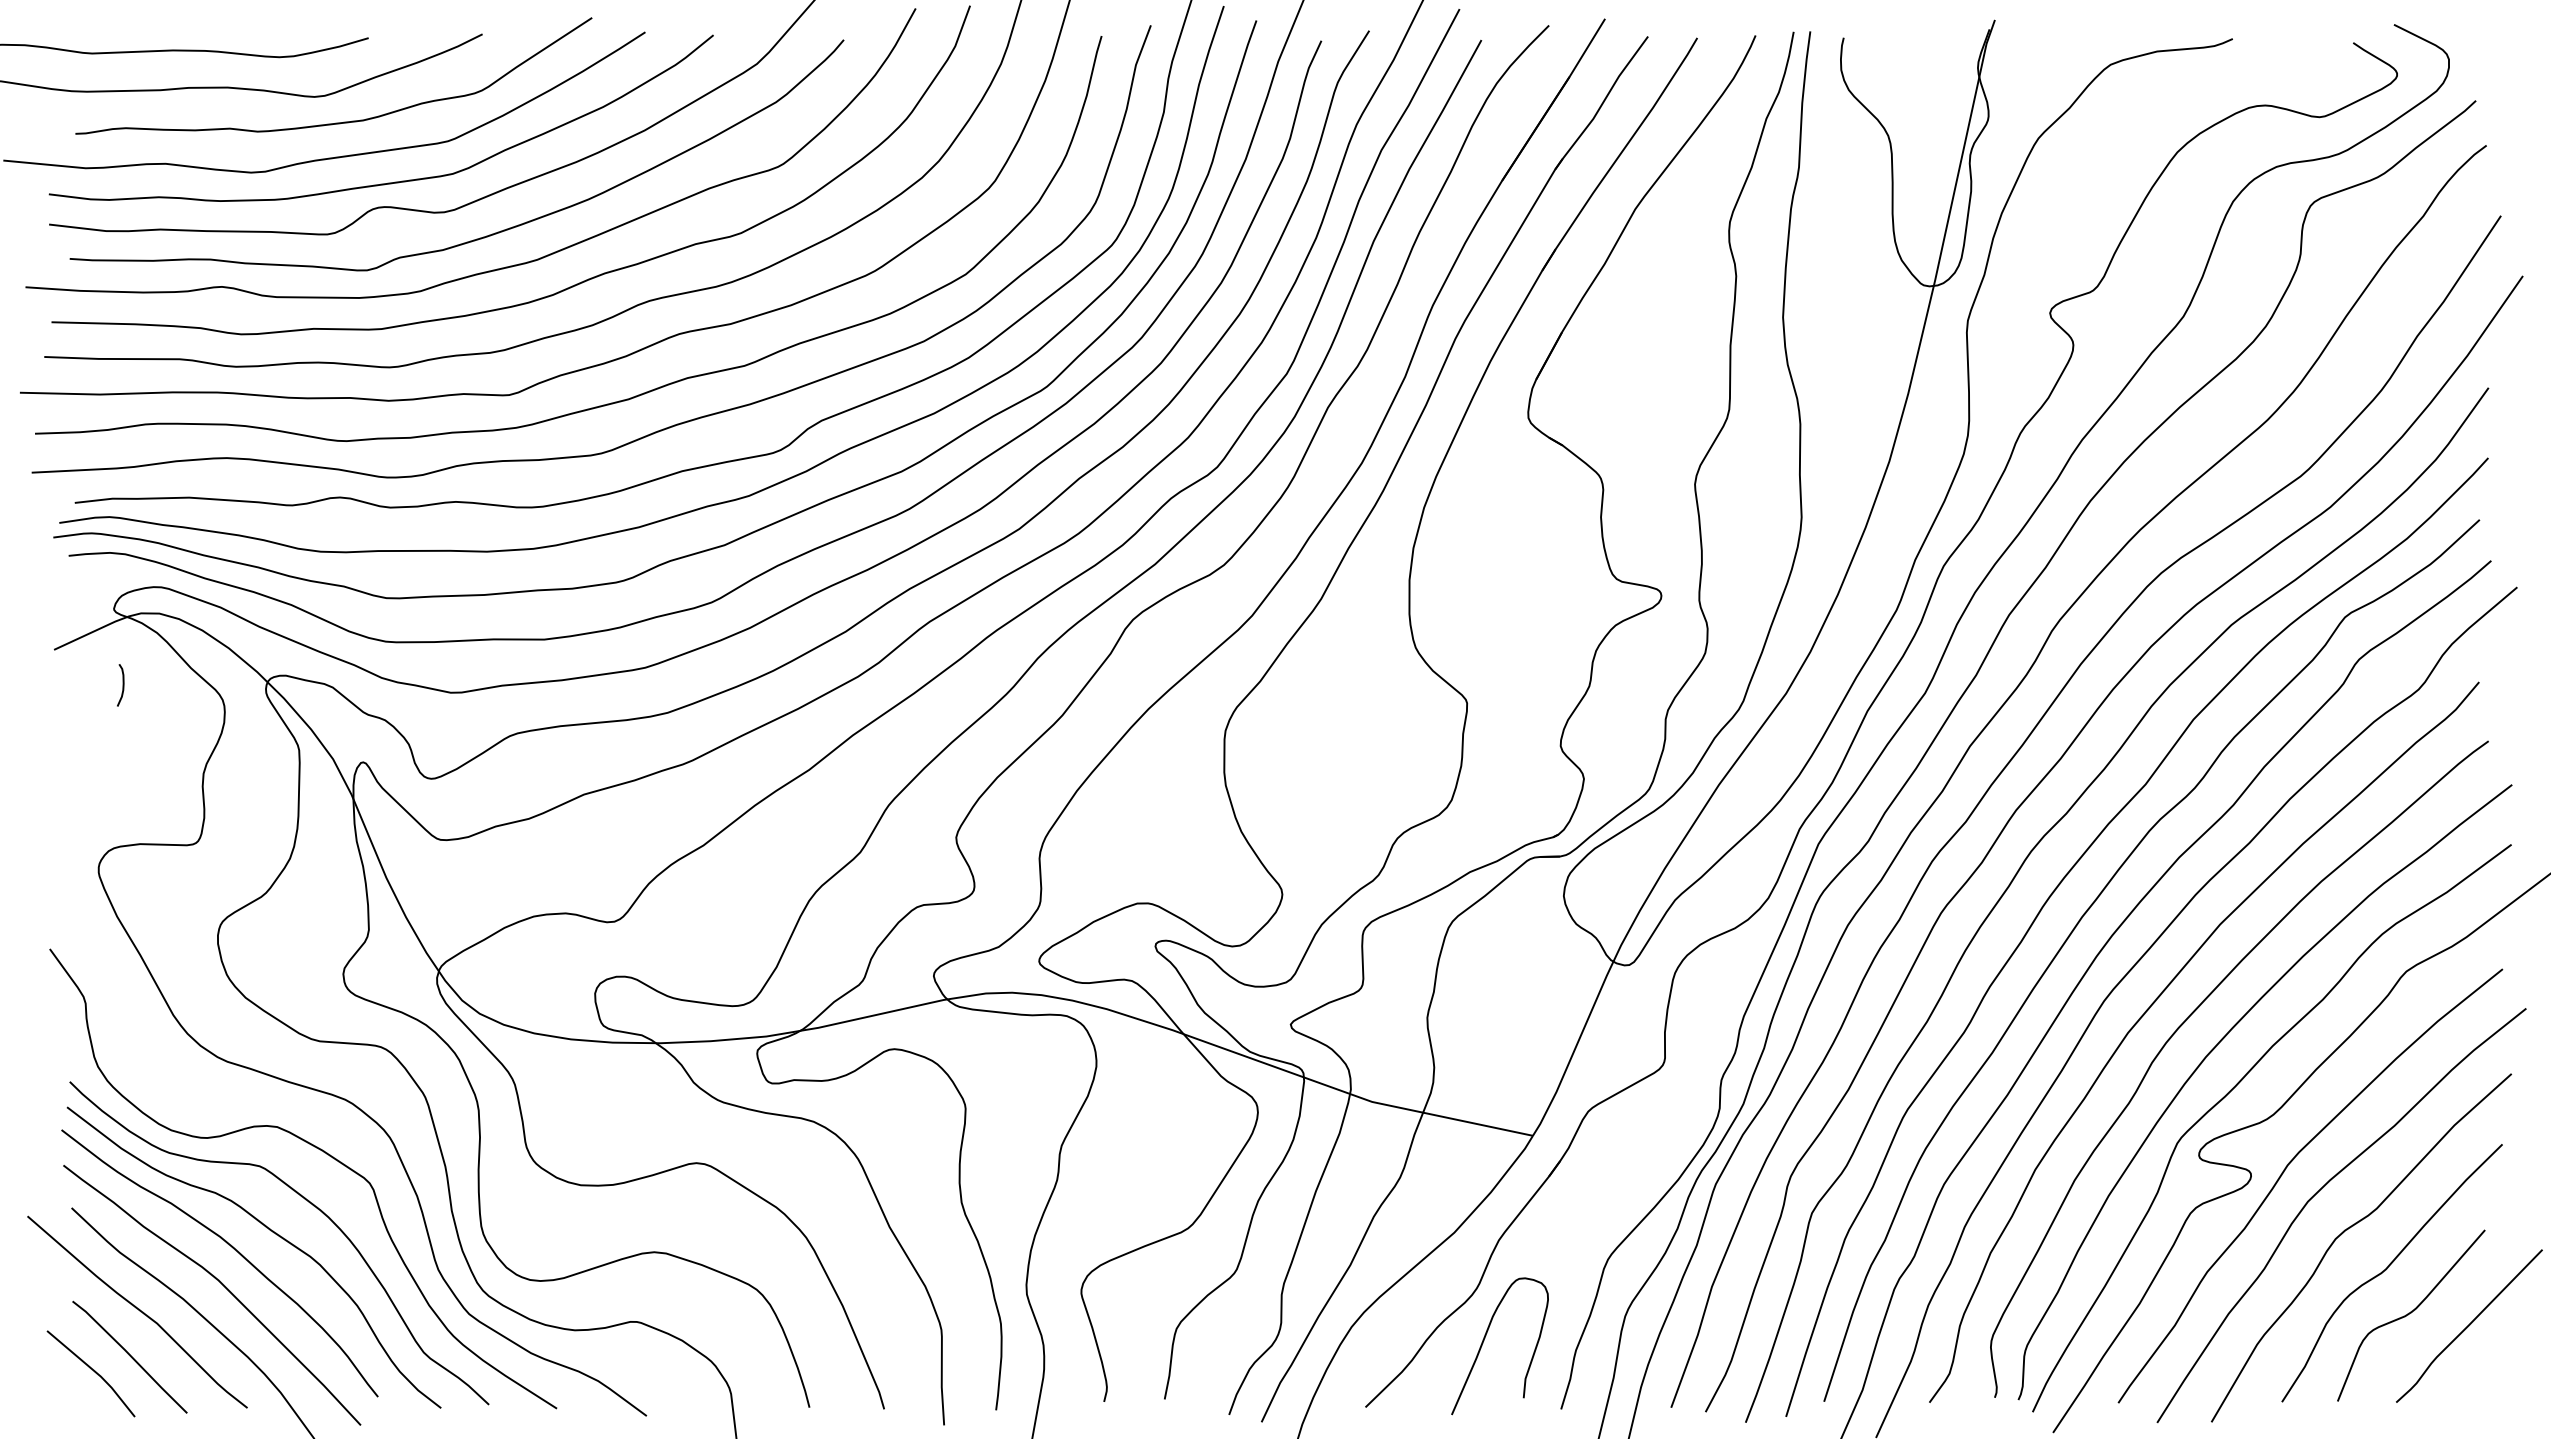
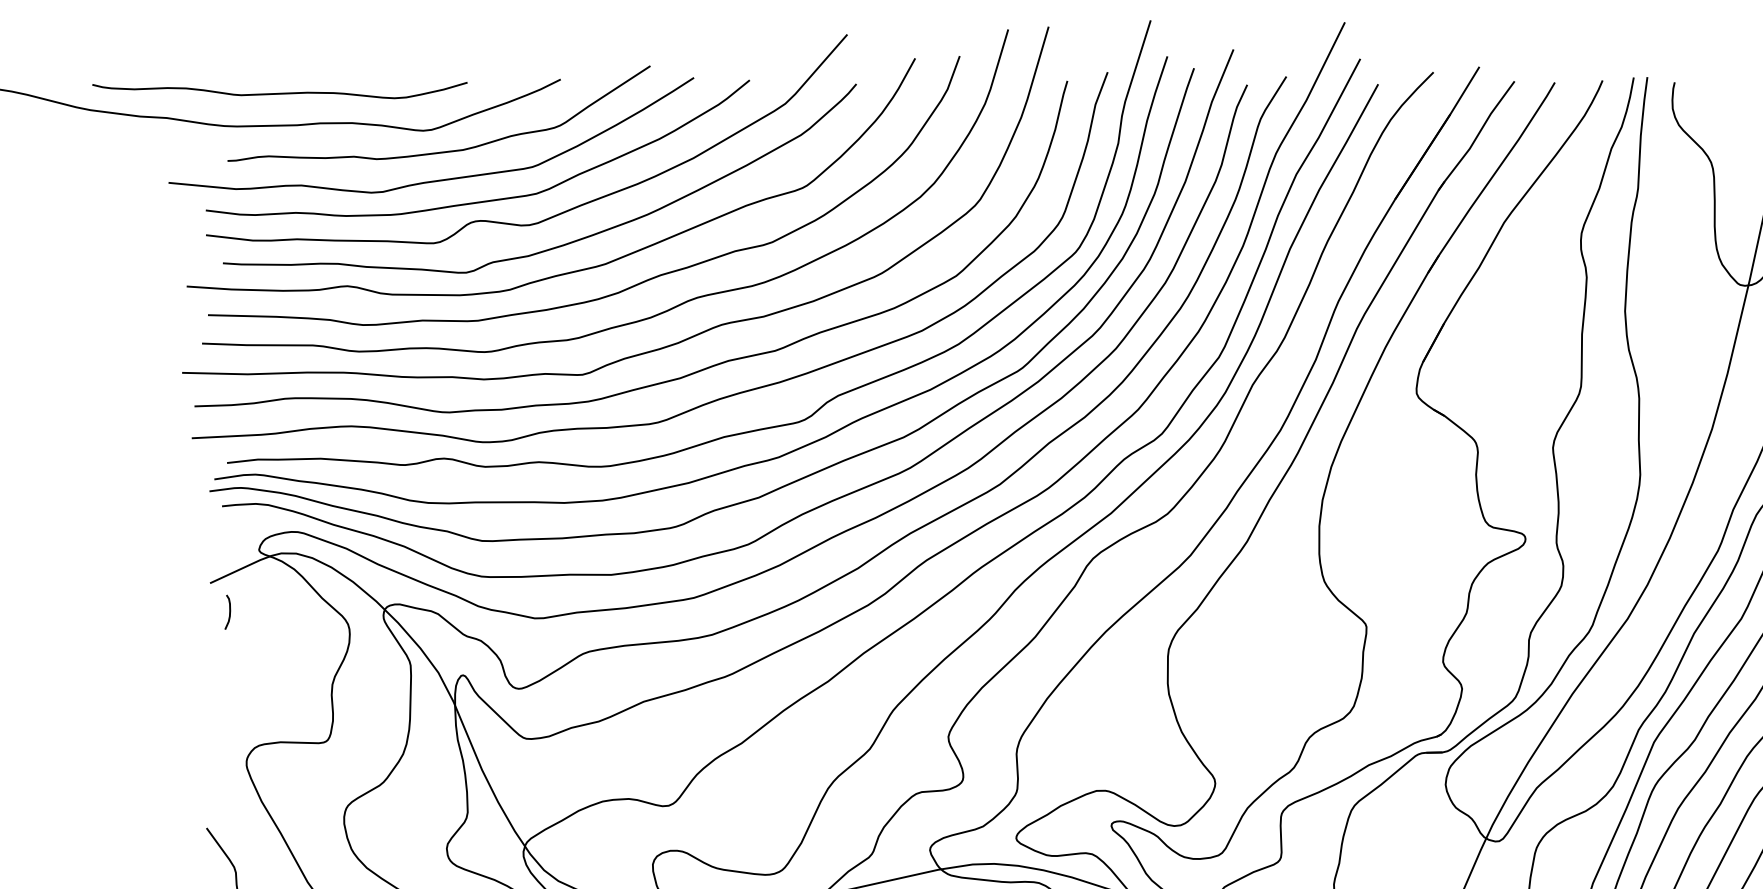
curve: (122, 685) -> (229, 612), moved

